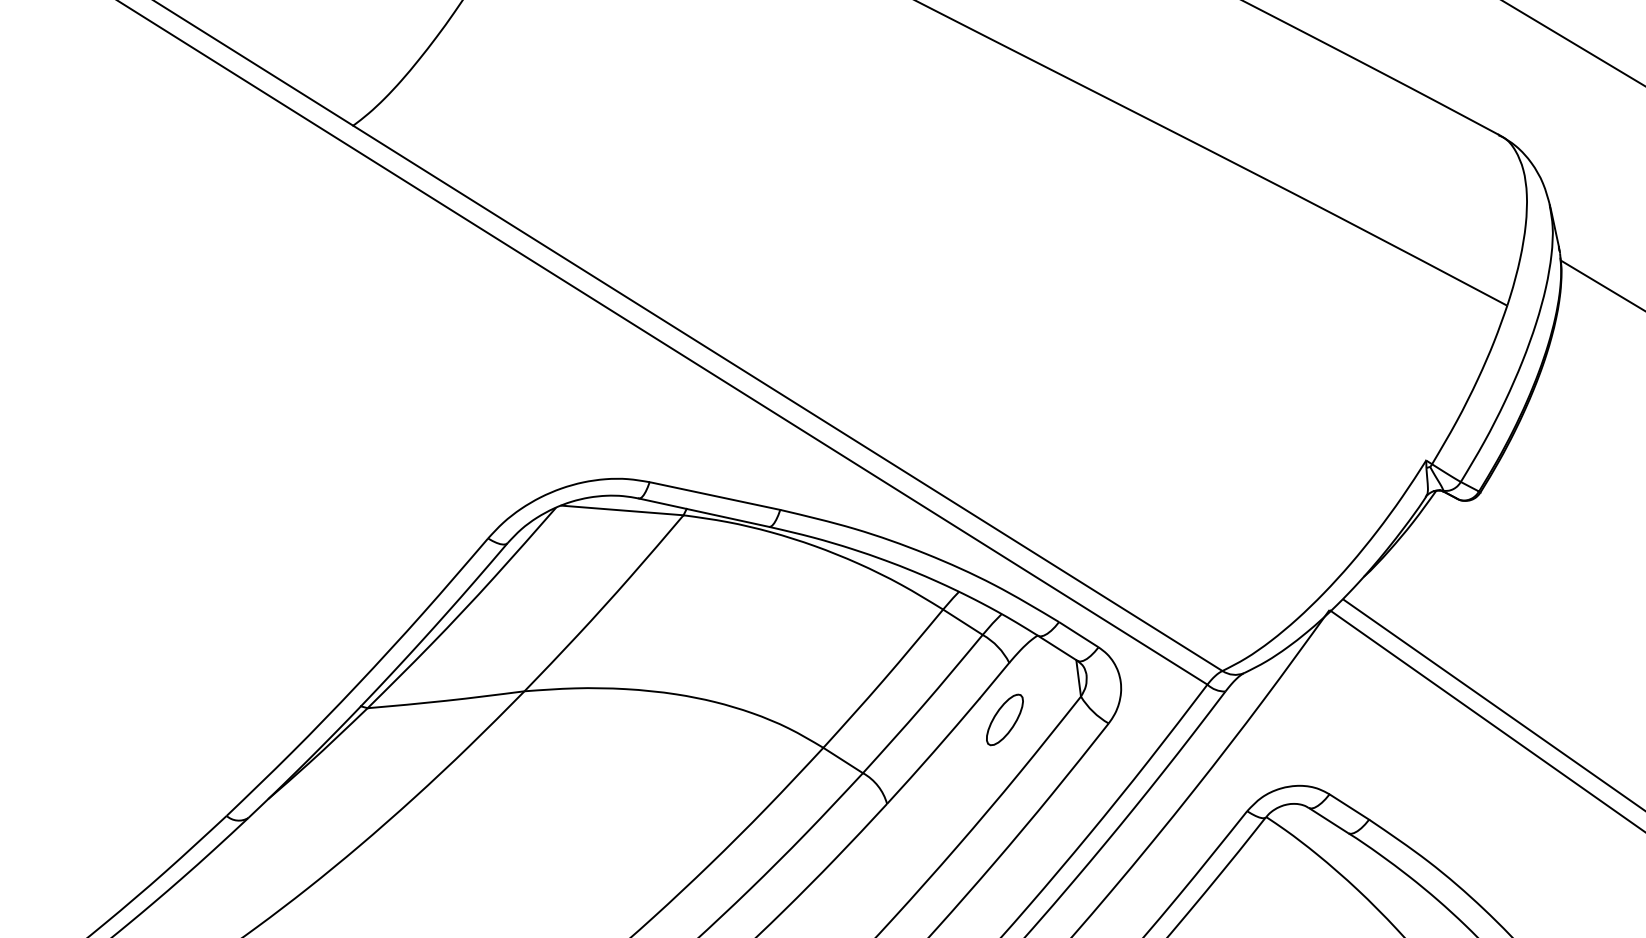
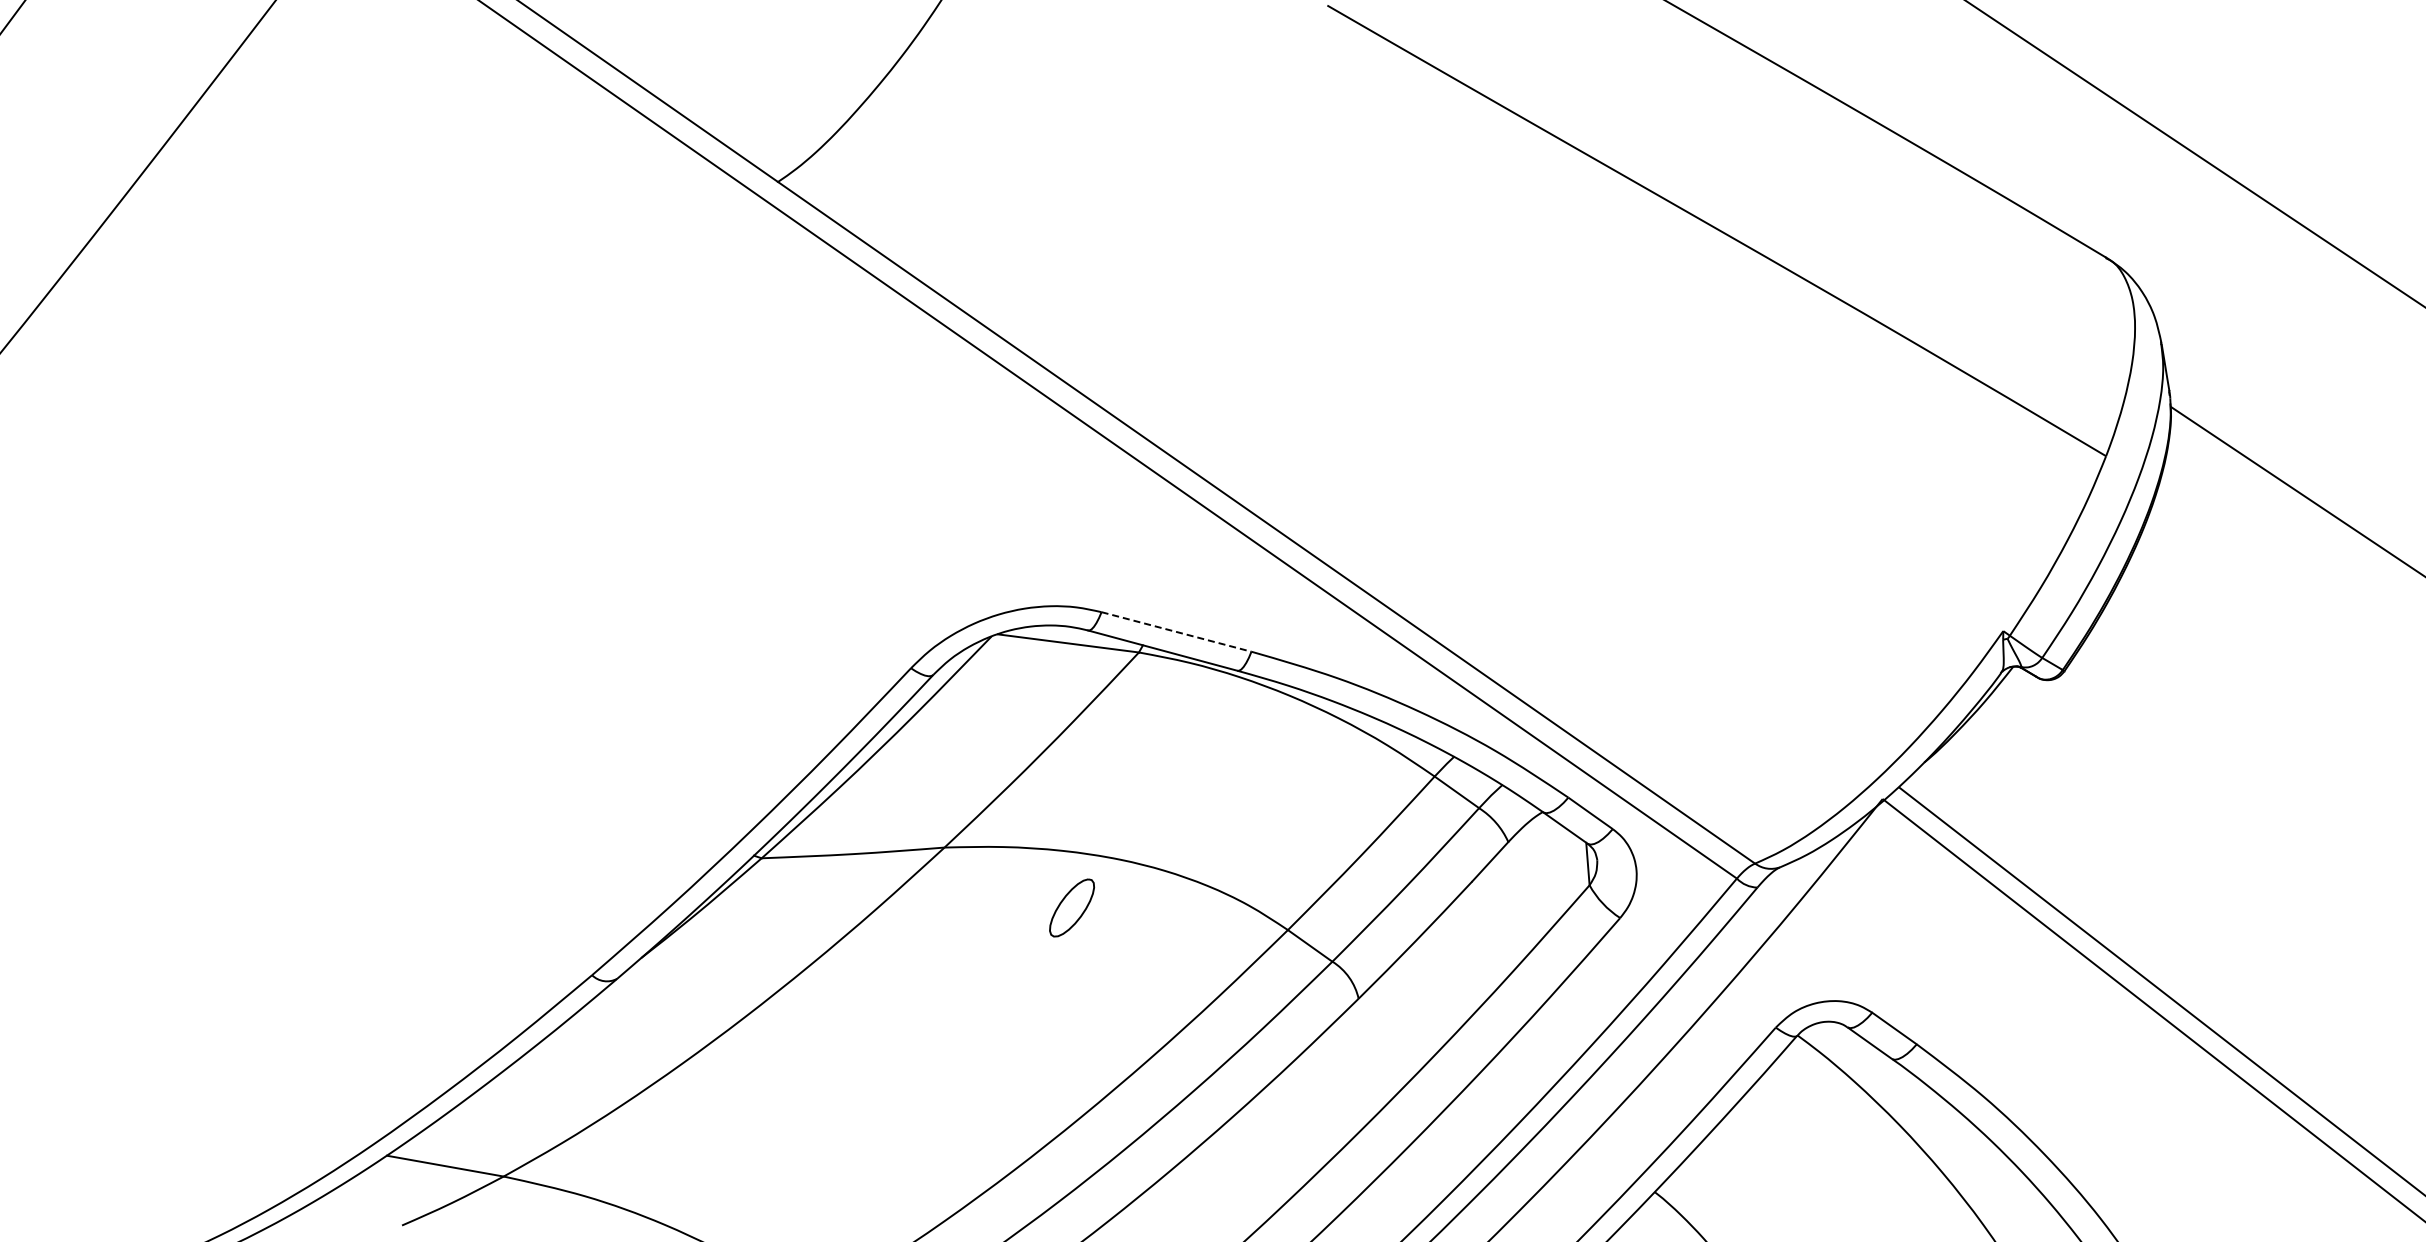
line: (715, 496) -> (1177, 632), solid -> dashed
part: (1005, 719) -> (1072, 907), moved

